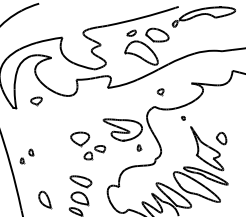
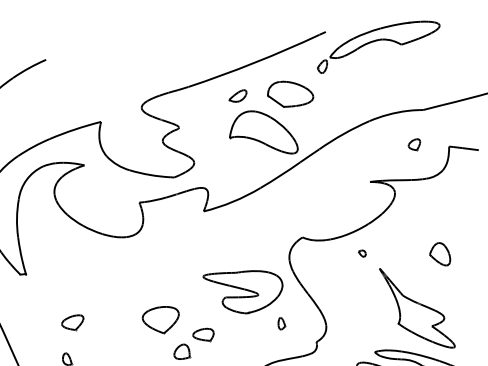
part: (160, 92) -> (414, 146), moved
part: (36, 101) -> (73, 323), moved
part: (221, 138) -> (439, 254), moved

